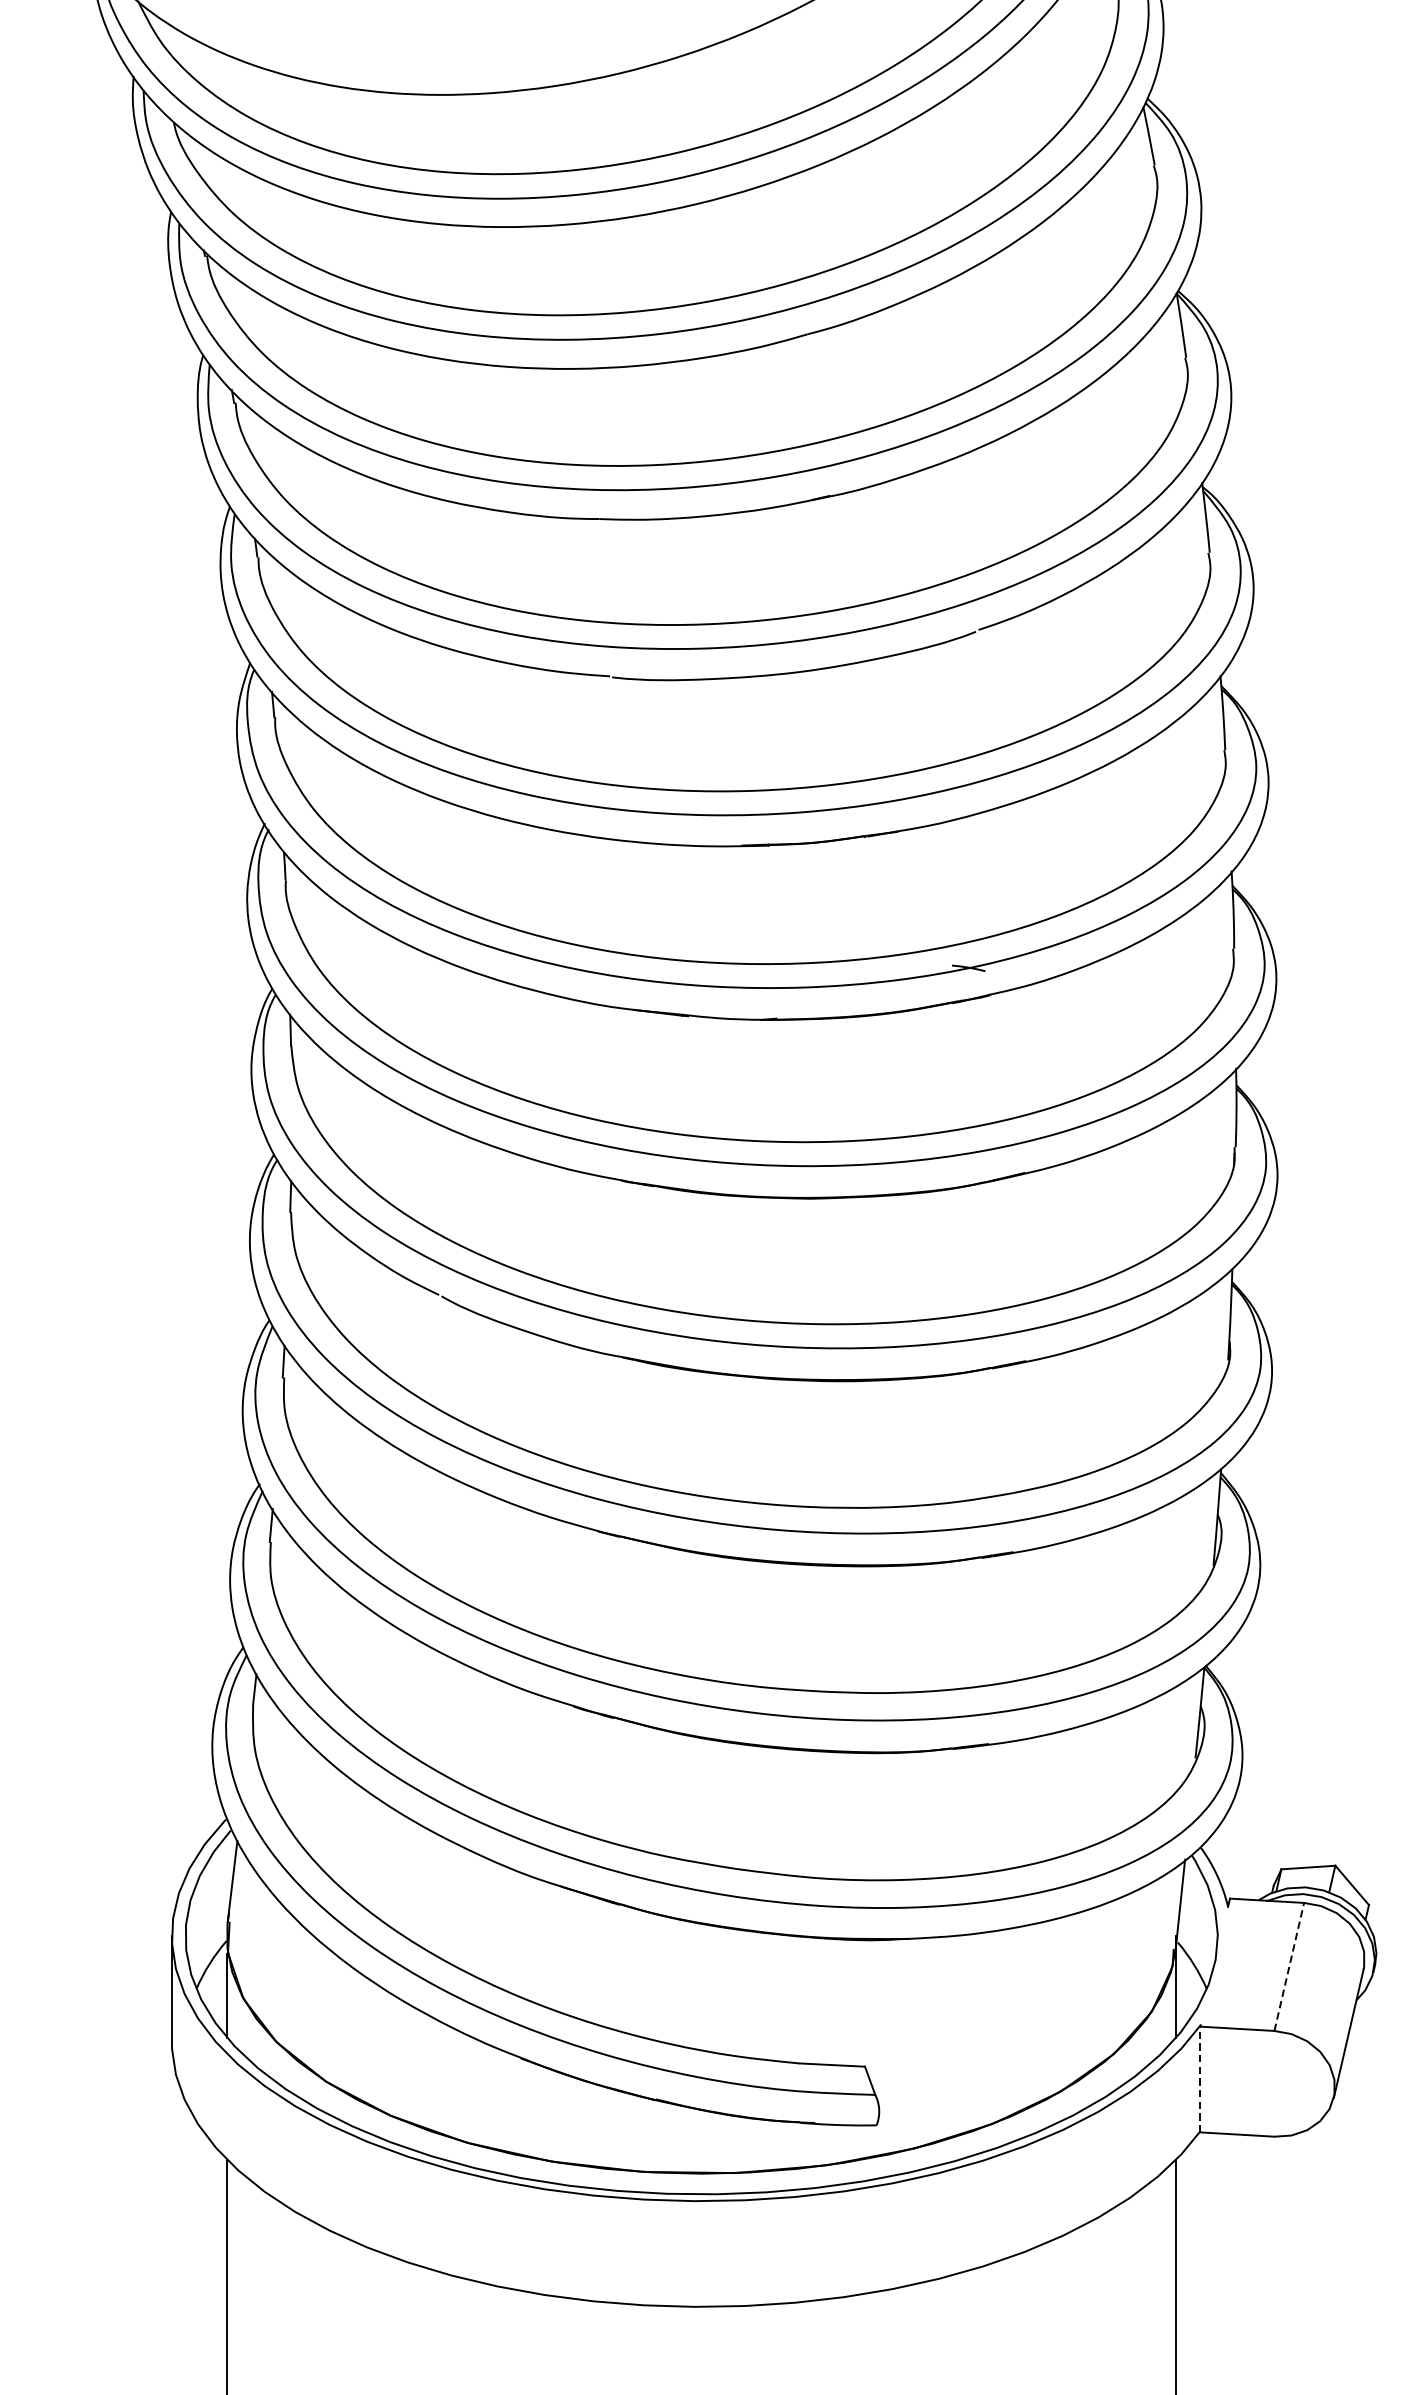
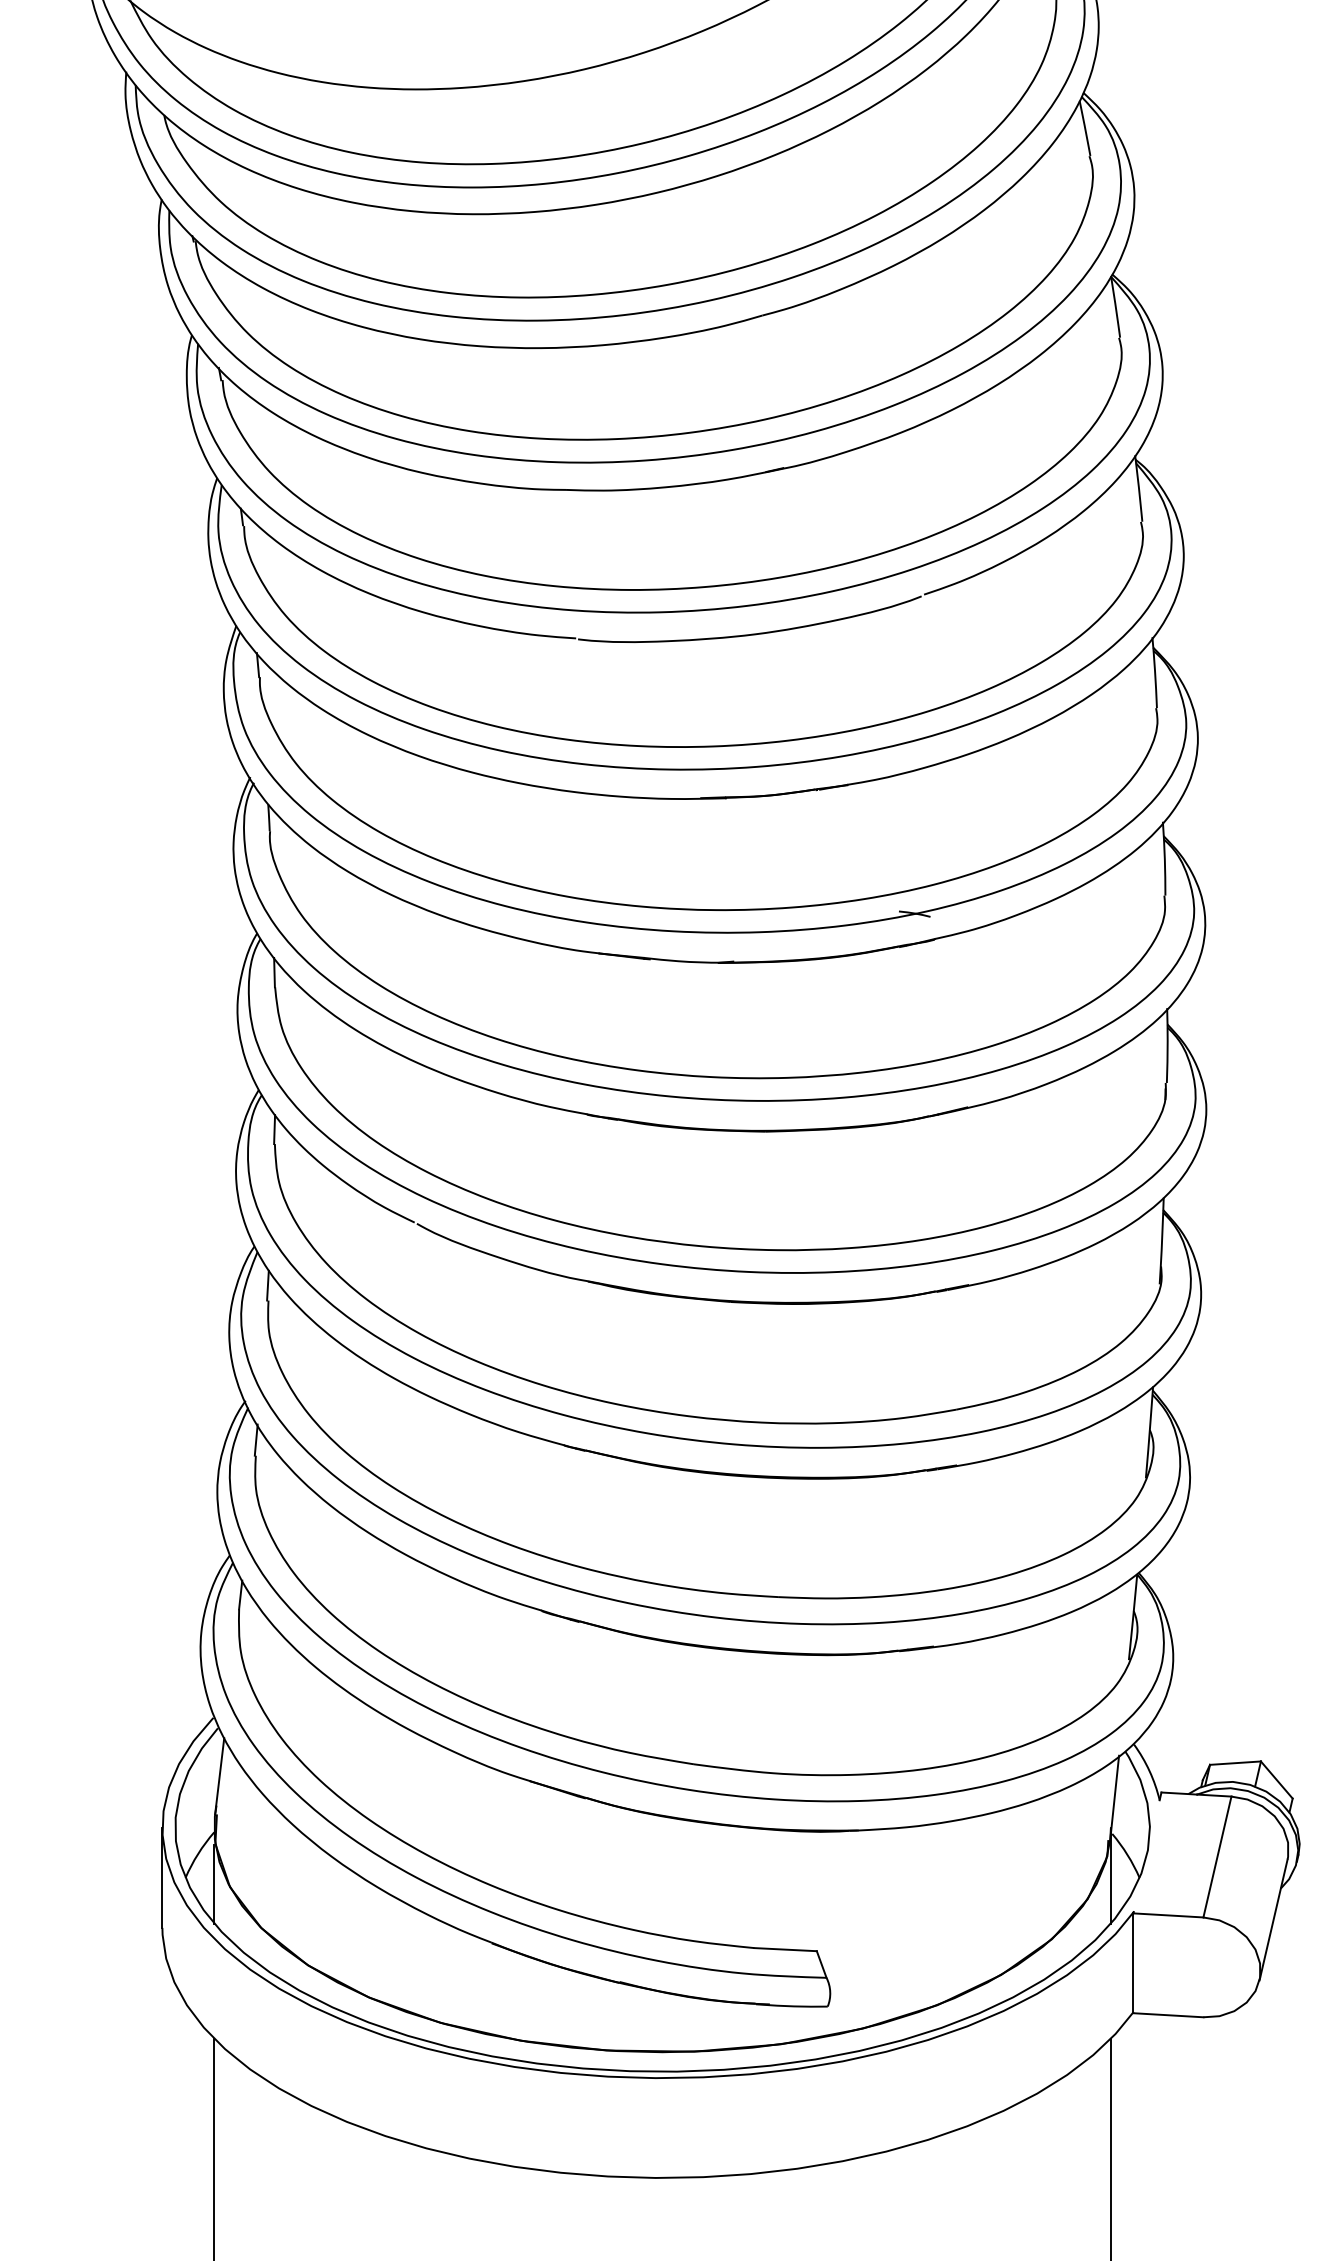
line: (1289, 1966) -> (1217, 1856), dashed -> solid
line: (1200, 2079) -> (1133, 1963), dashed -> solid

